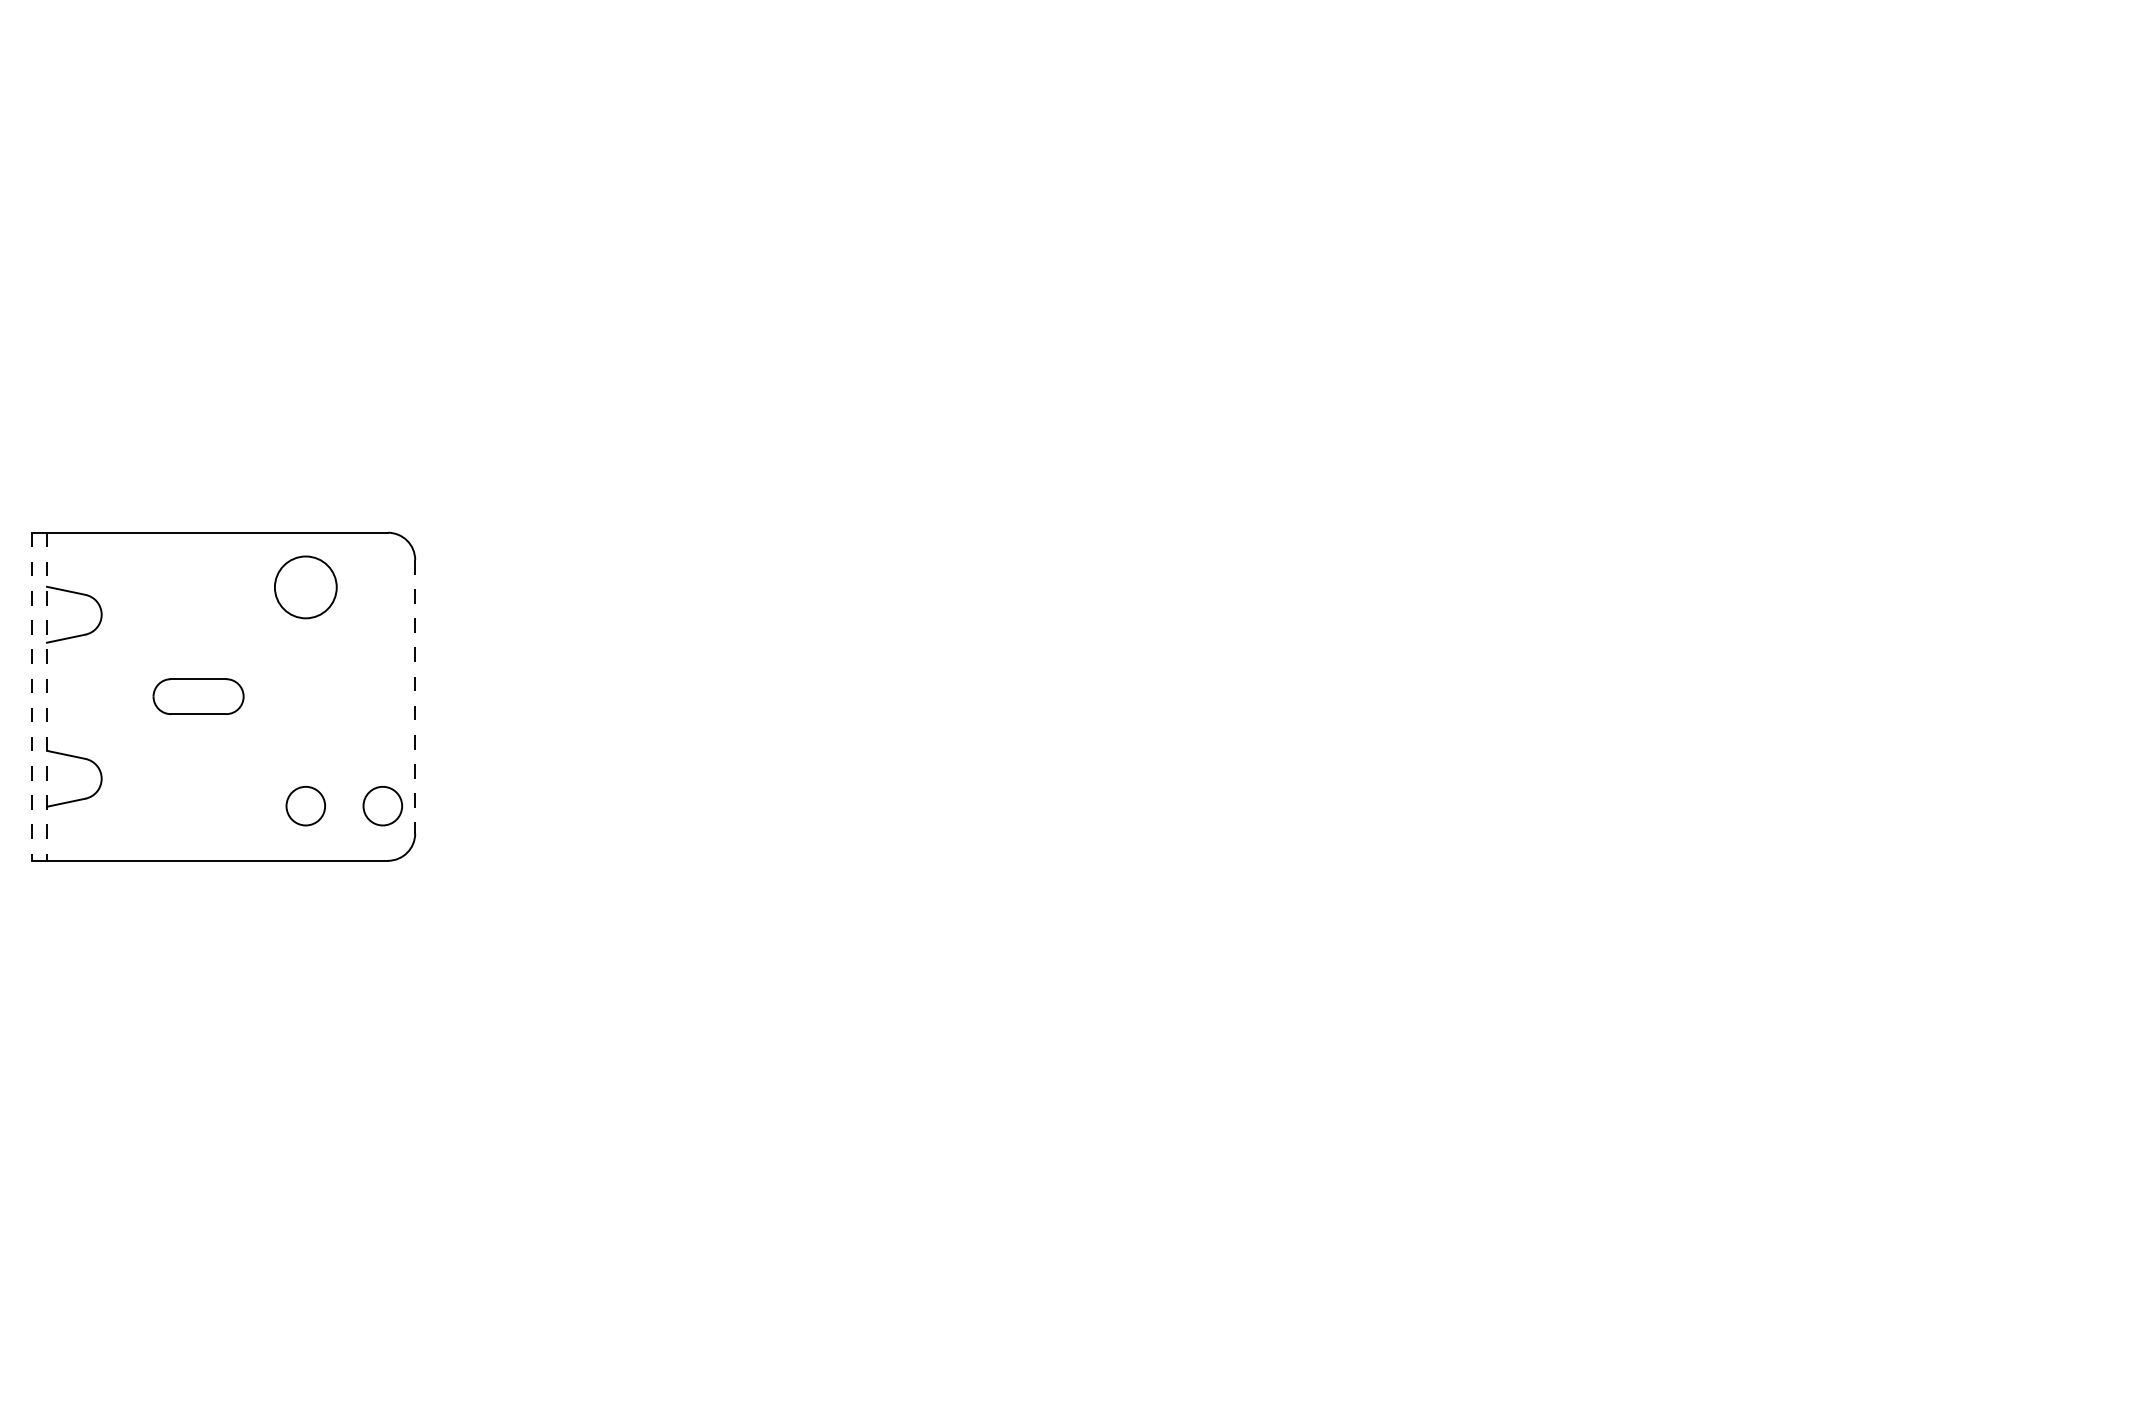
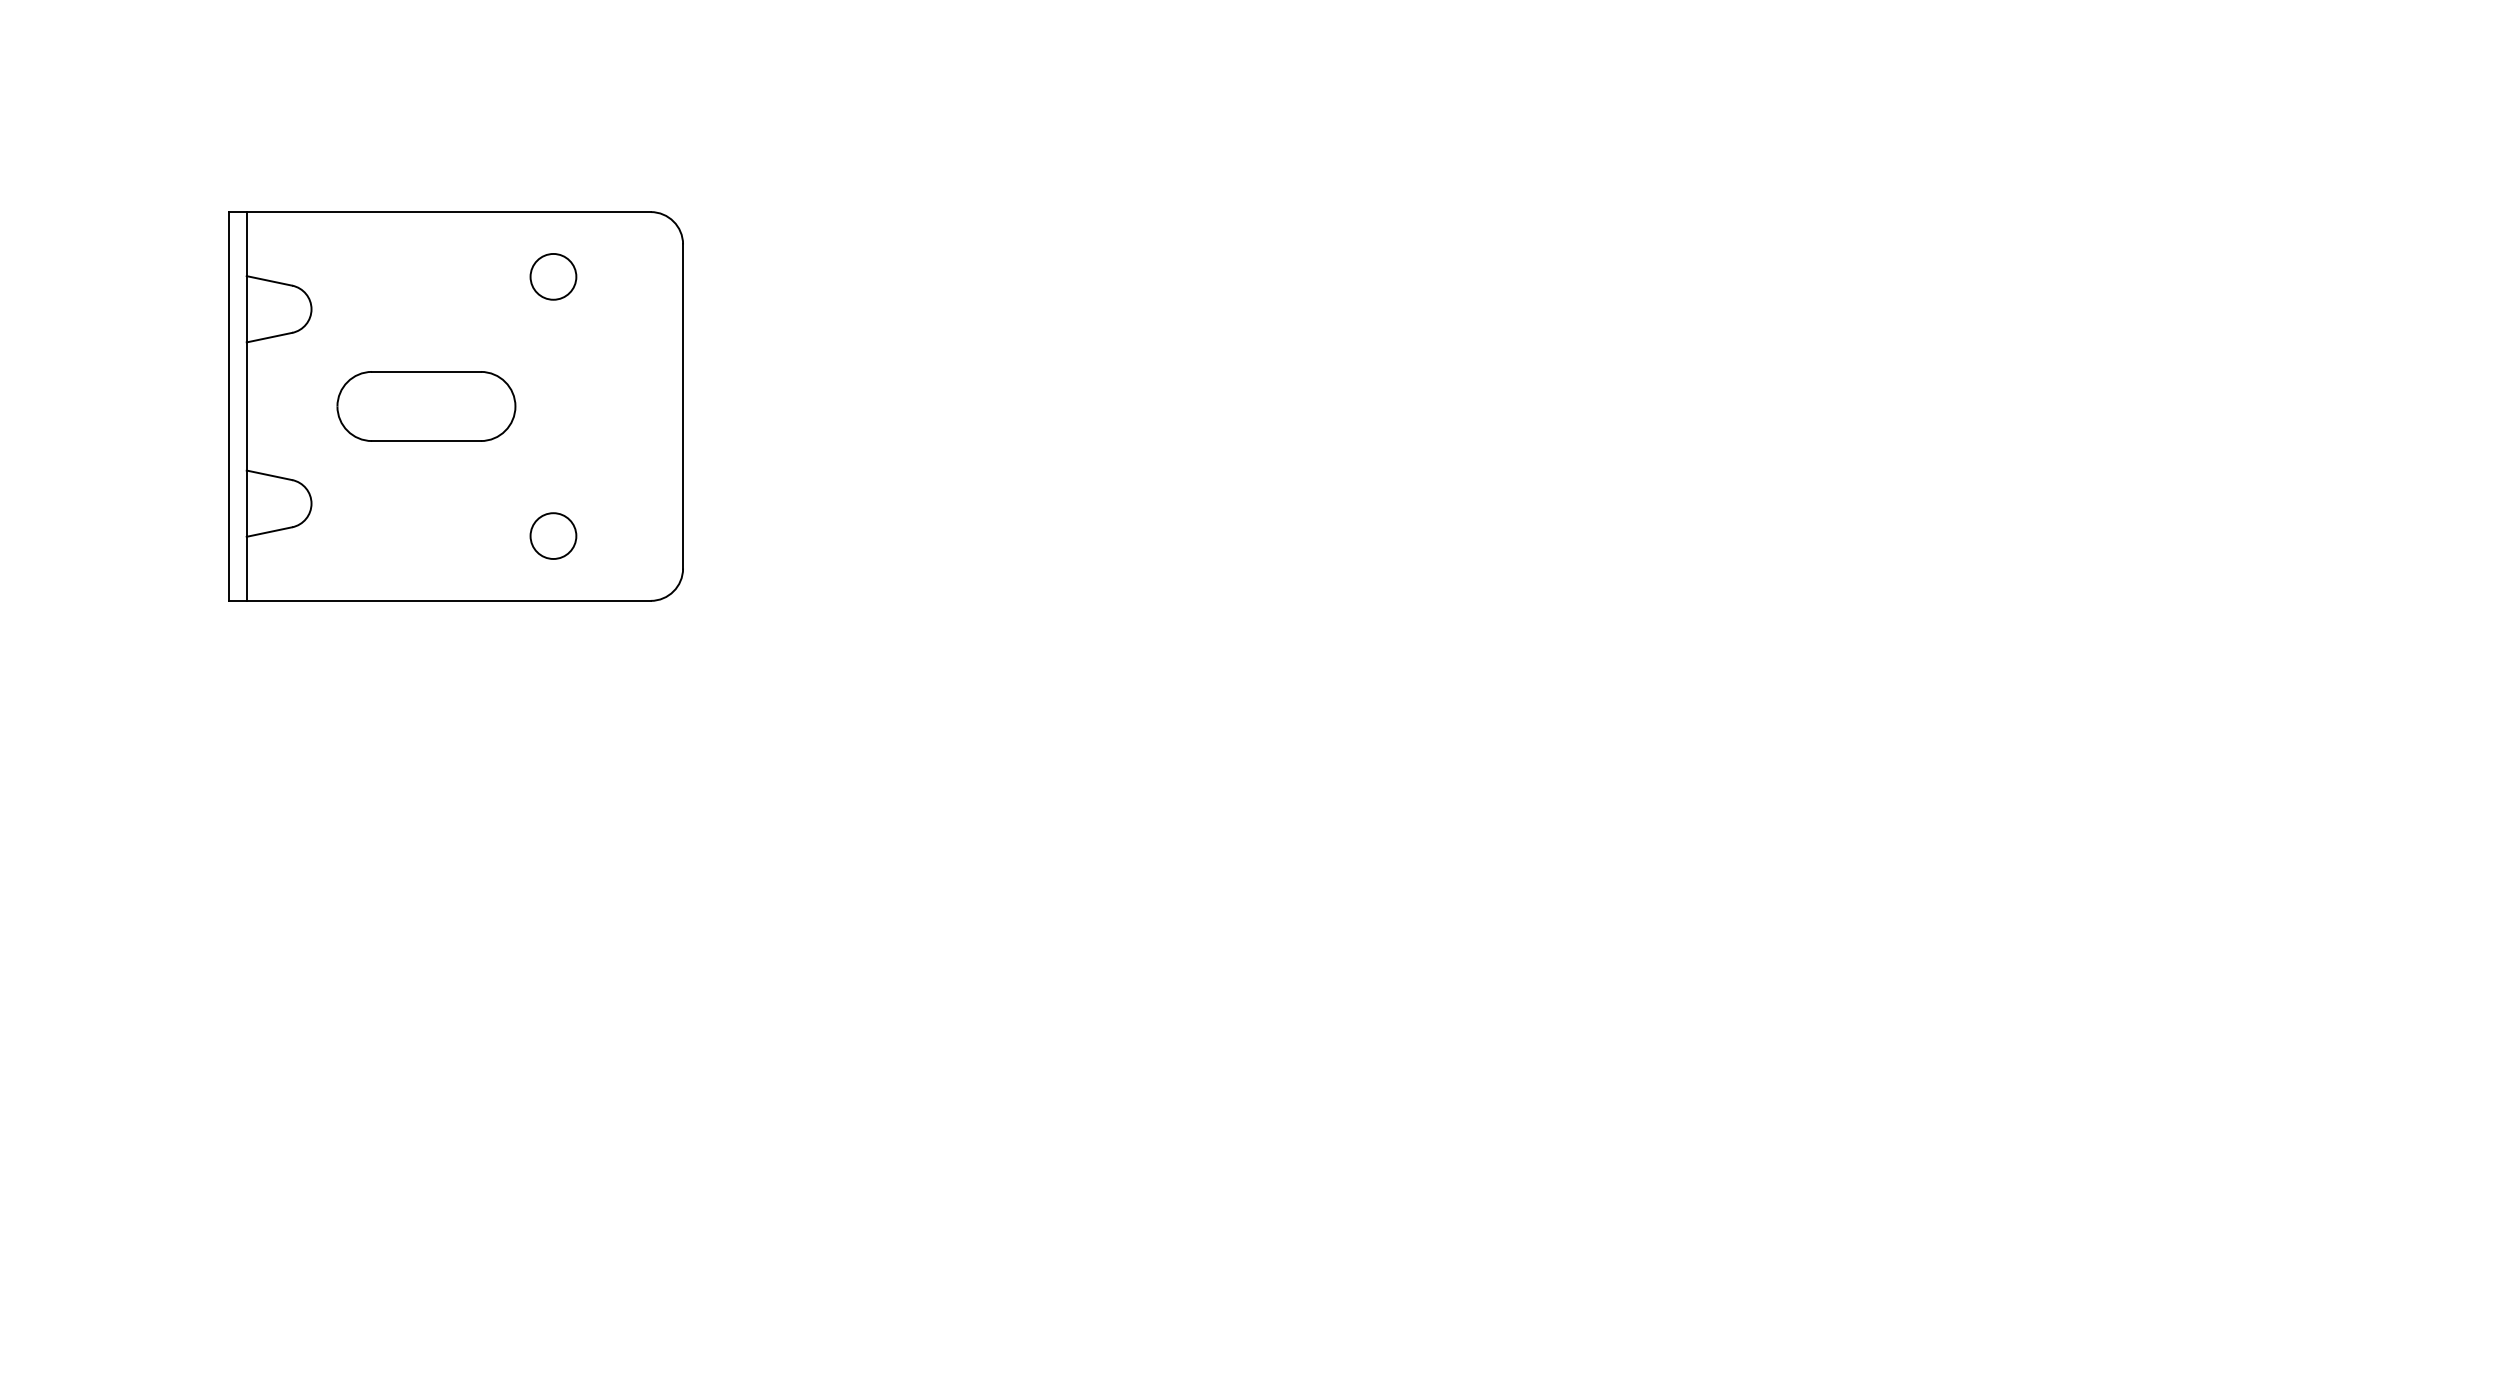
circle: (305, 587) -> (553, 276), size x0.62
part: (198, 696) -> (426, 406), size x1.67
line: (415, 696) -> (683, 406), dashed -> solid
line: (32, 697) -> (229, 407), dashed -> solid
line: (47, 697) -> (247, 407), dashed -> solid
circle: (382, 806) -> (644, 536), removed

